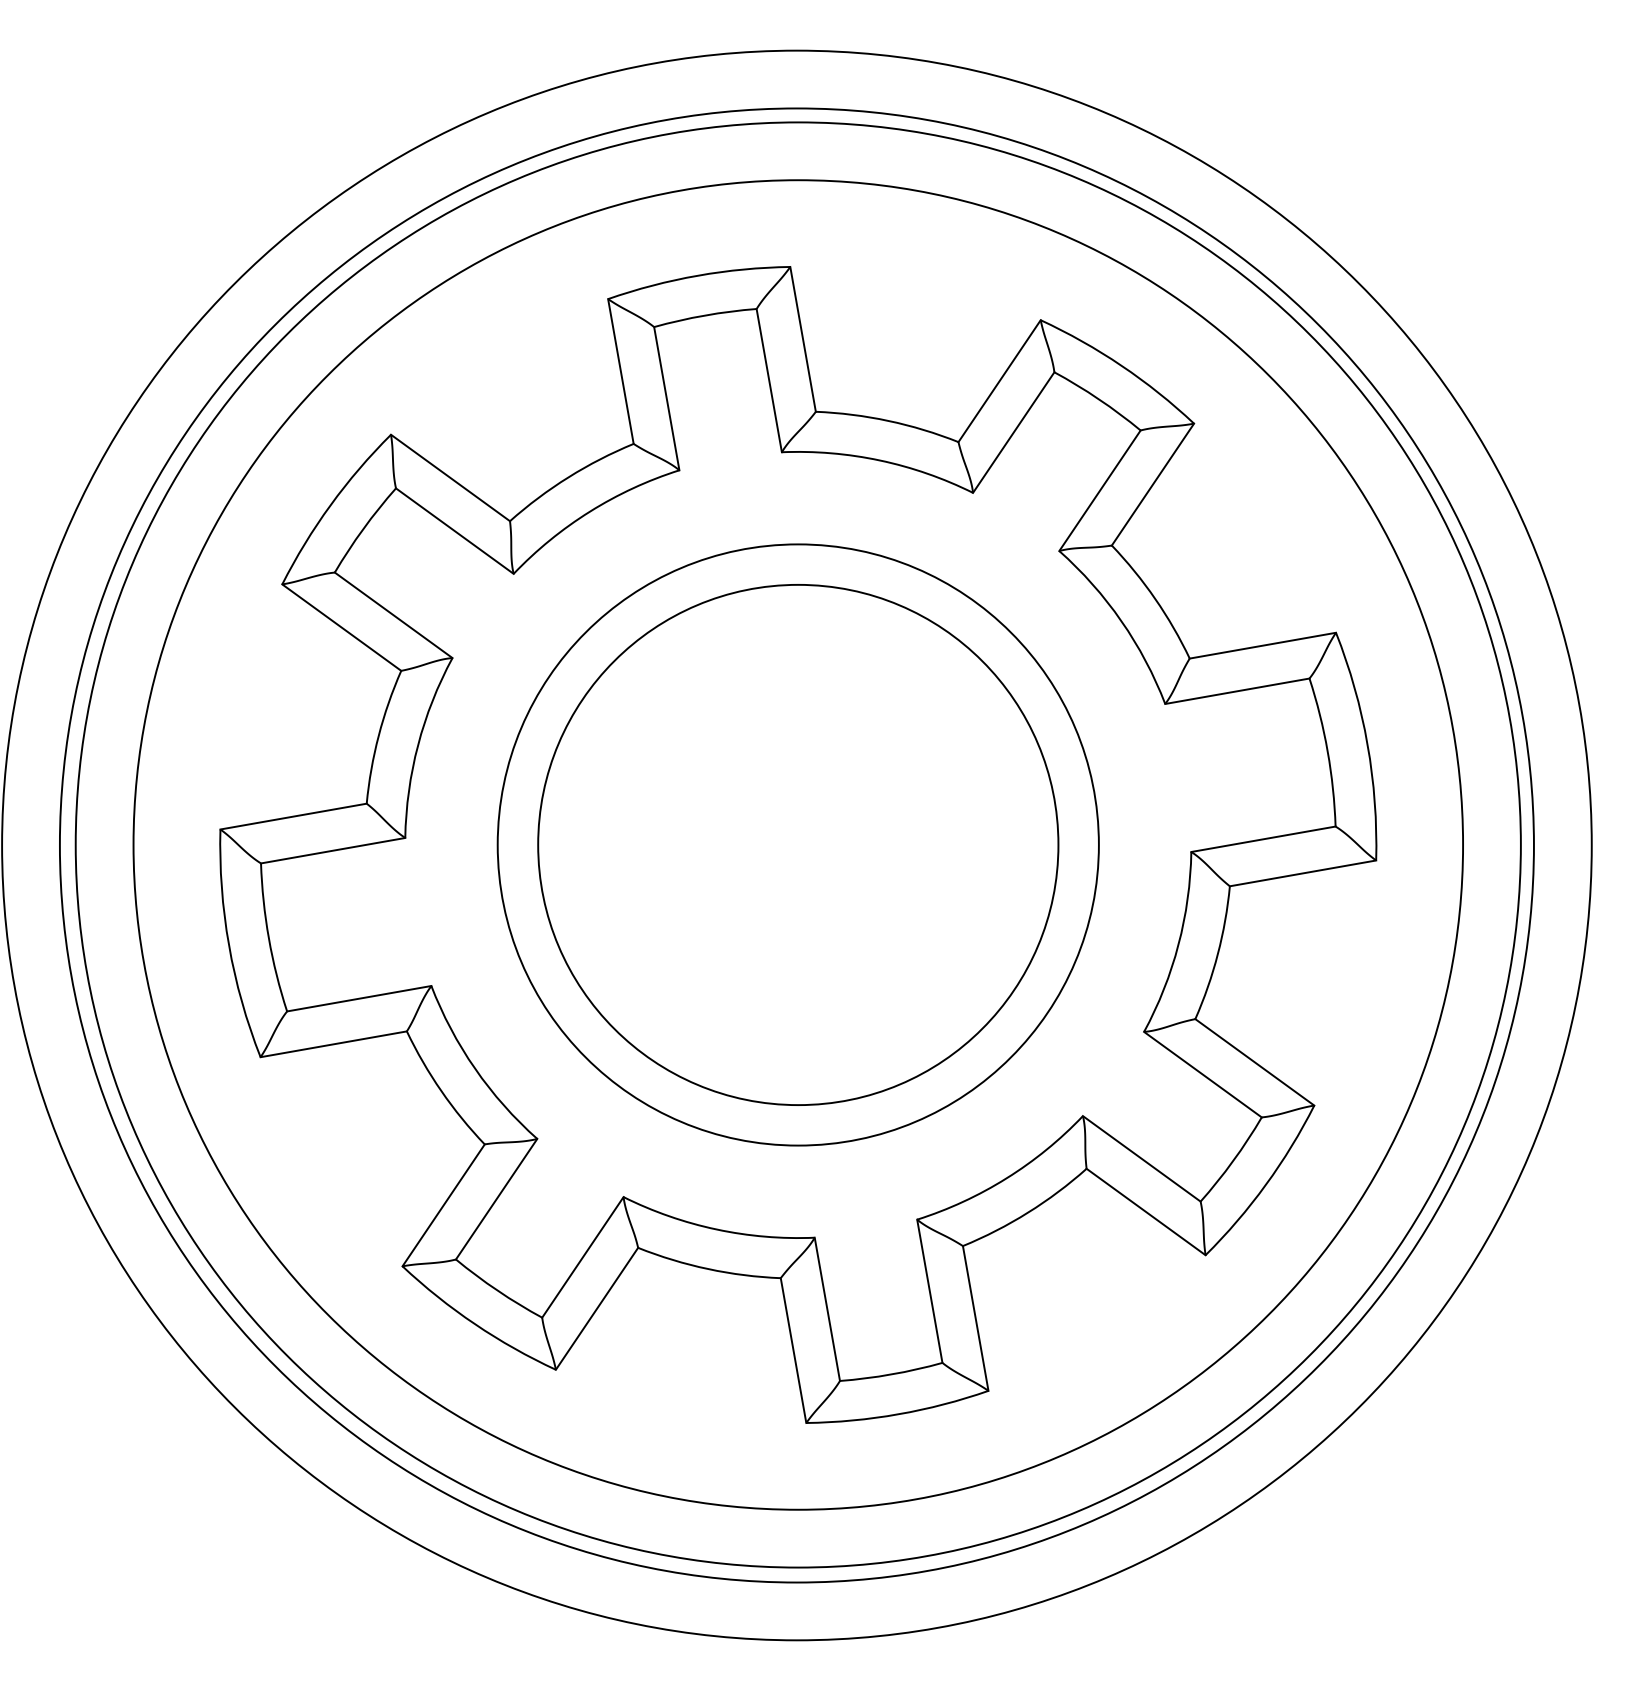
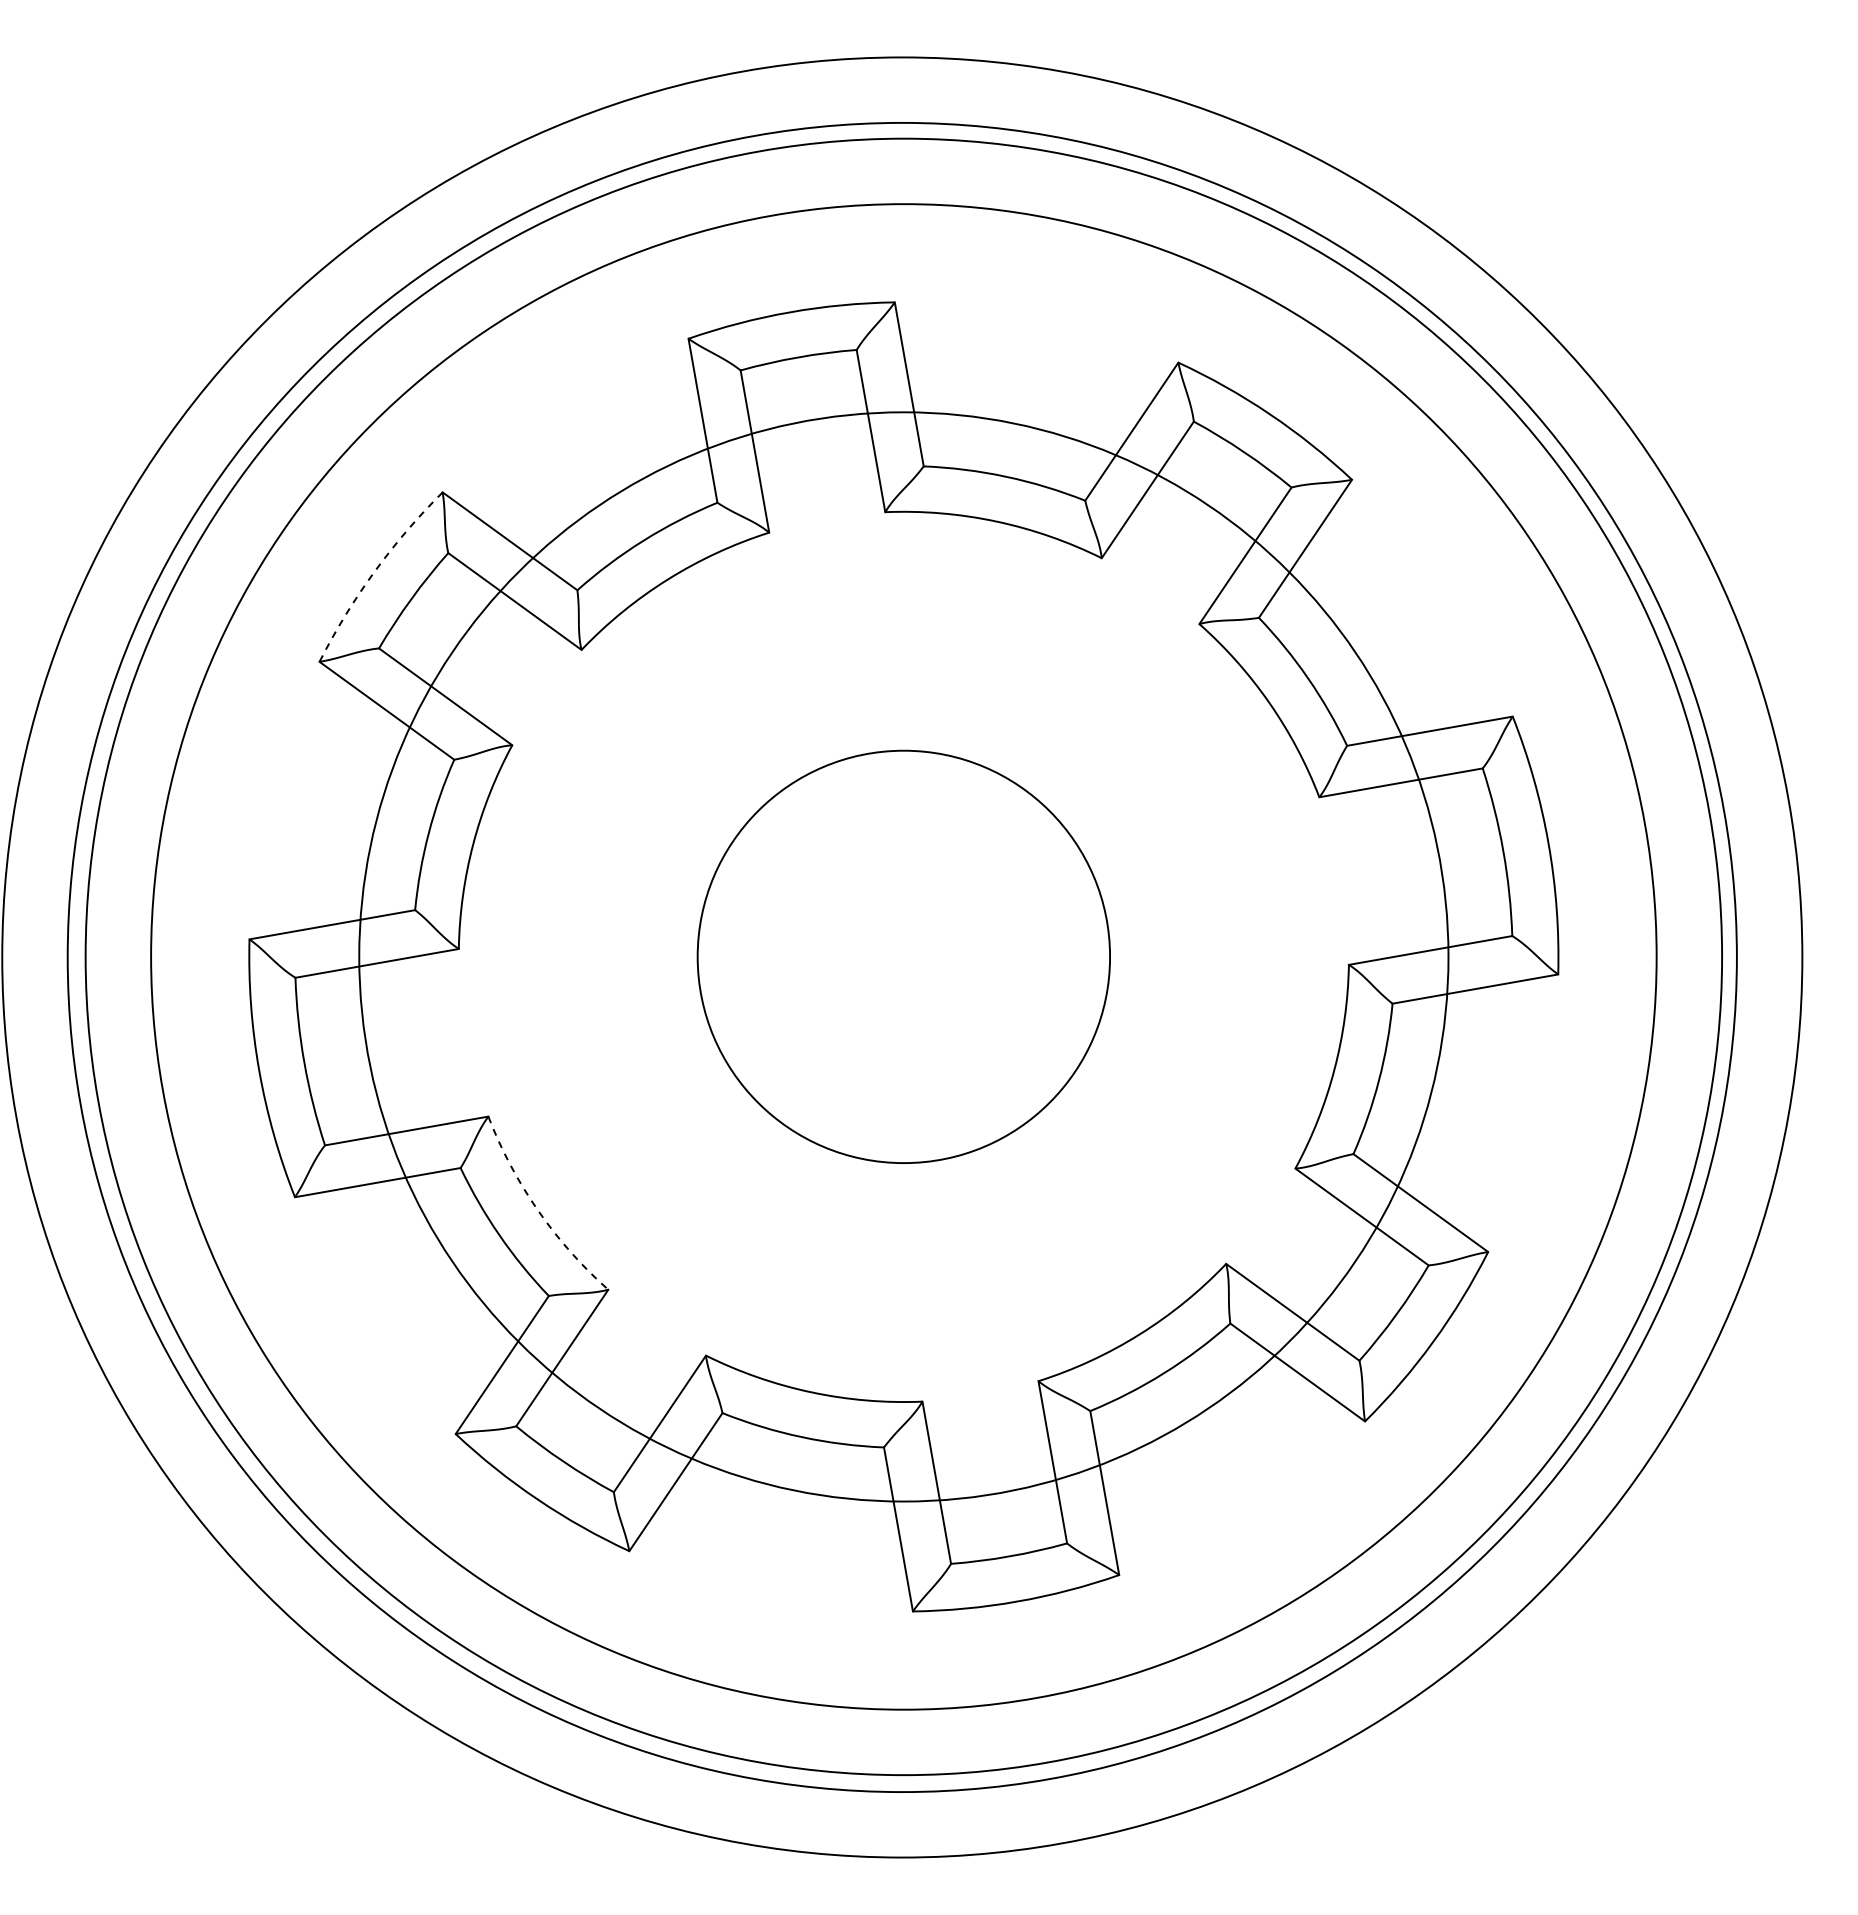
arc: (330, 505) -> (374, 572), solid -> dashed
circle: (797, 844) -> (903, 956), size x0.7
circle: (797, 844) -> (903, 956), size x1.6
arc: (474, 1068) -> (537, 1210), solid -> dashed

